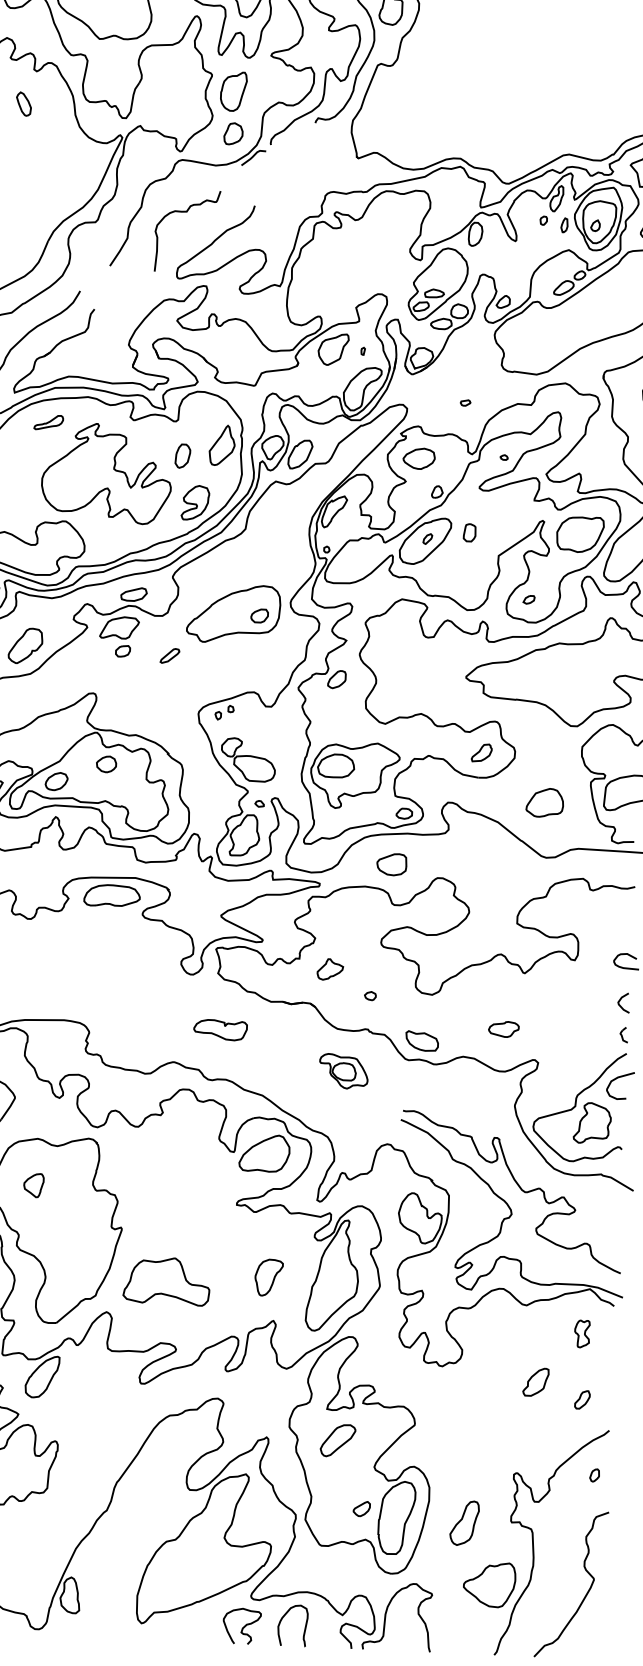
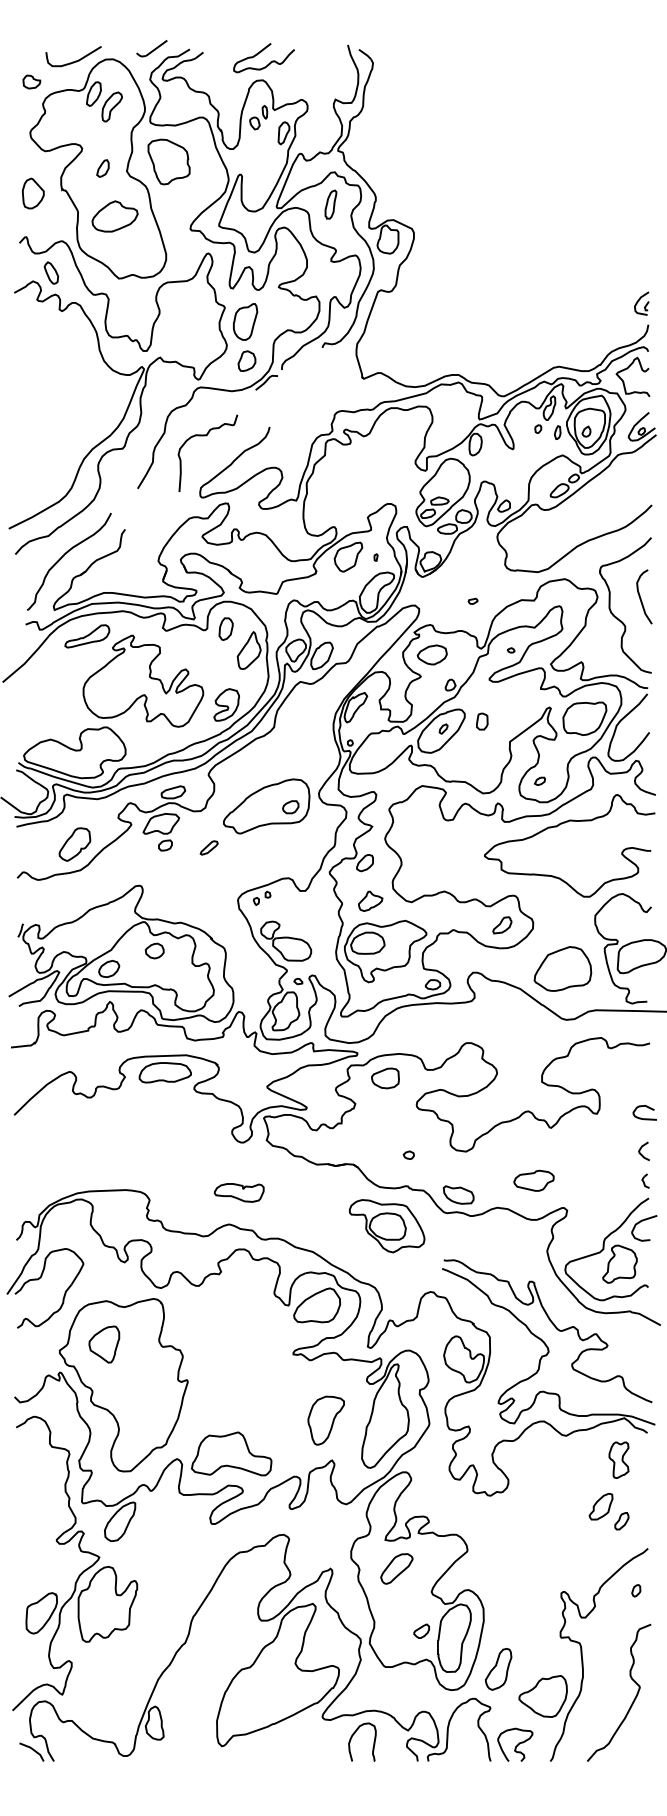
part: (24, 103) -> (51, 272), moved
part: (48, 422) -> (87, 636), size x1.67
part: (182, 455) -> (225, 628), moved
part: (544, 802) -> (562, 968), size x1.67
part: (391, 864) -> (385, 1078), moved
part: (330, 968) -> (370, 900), moved
part: (219, 1029) -> (238, 1192), moved
part: (503, 1029) -> (533, 1180), size x1.43
part: (344, 1071) -> (387, 1226), size x1.67
part: (33, 1185) -> (104, 1344), size x1.67
part: (268, 1277) -> (325, 1420), size x1.43
part: (166, 1280) -> (231, 1453), moved
part: (581, 1333) -> (618, 1459), size x1.43
part: (535, 1381) -> (600, 1506), moved
part: (464, 1523) -> (498, 1669), moved
curve: (243, 1626) -> (516, 1745), moved

